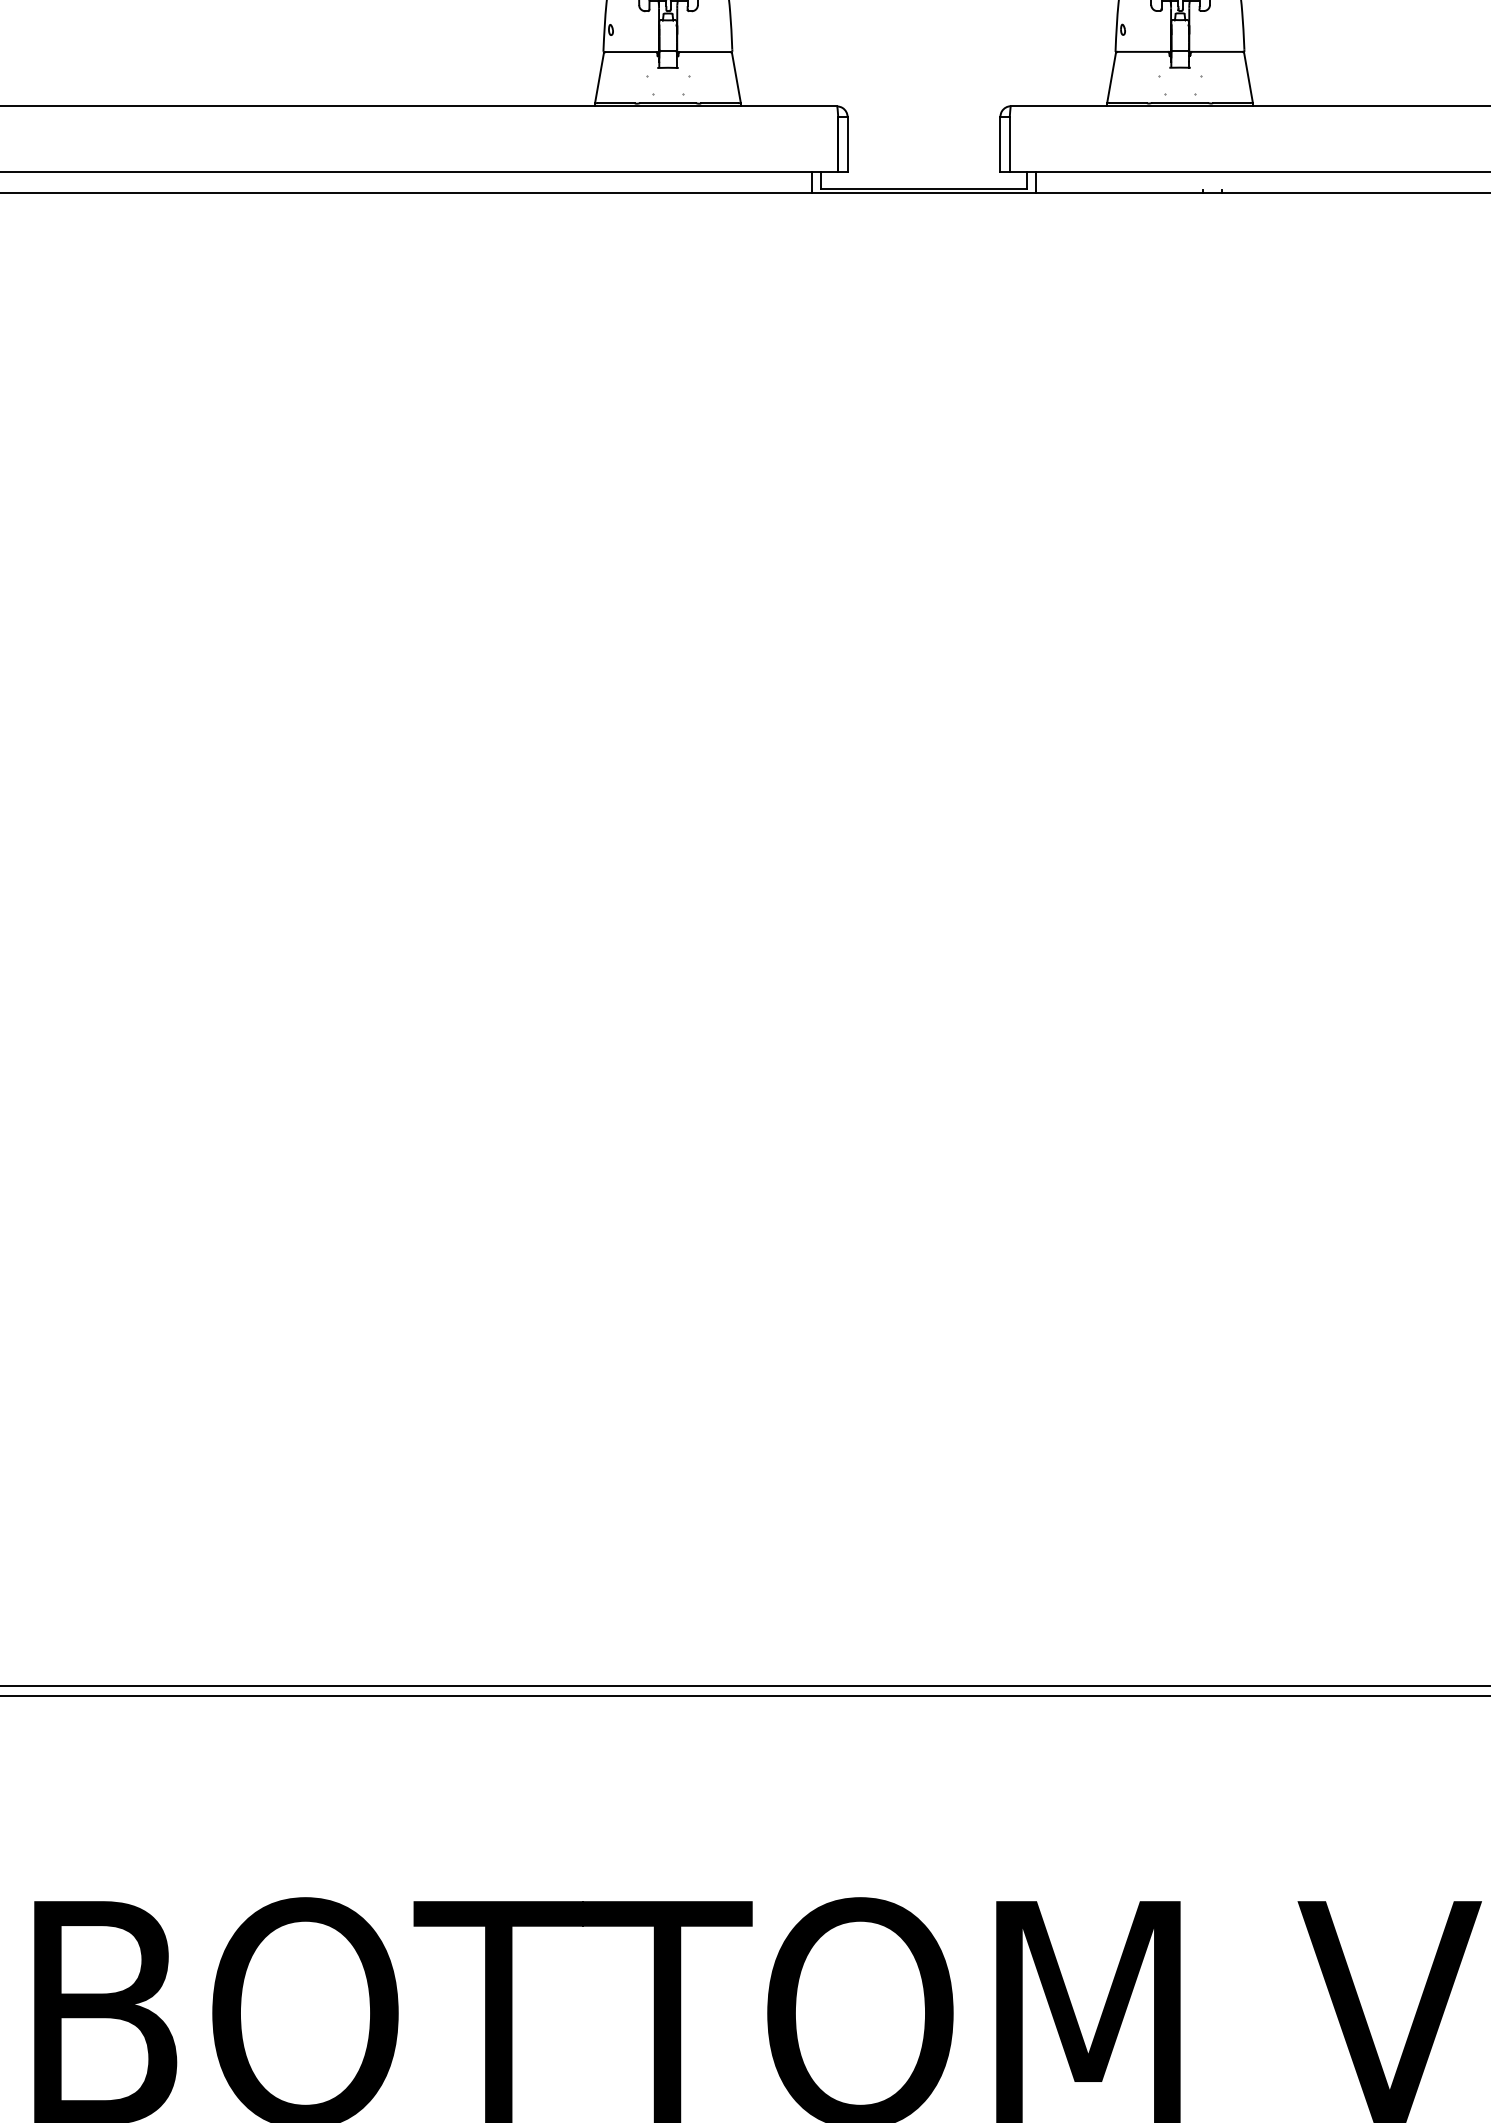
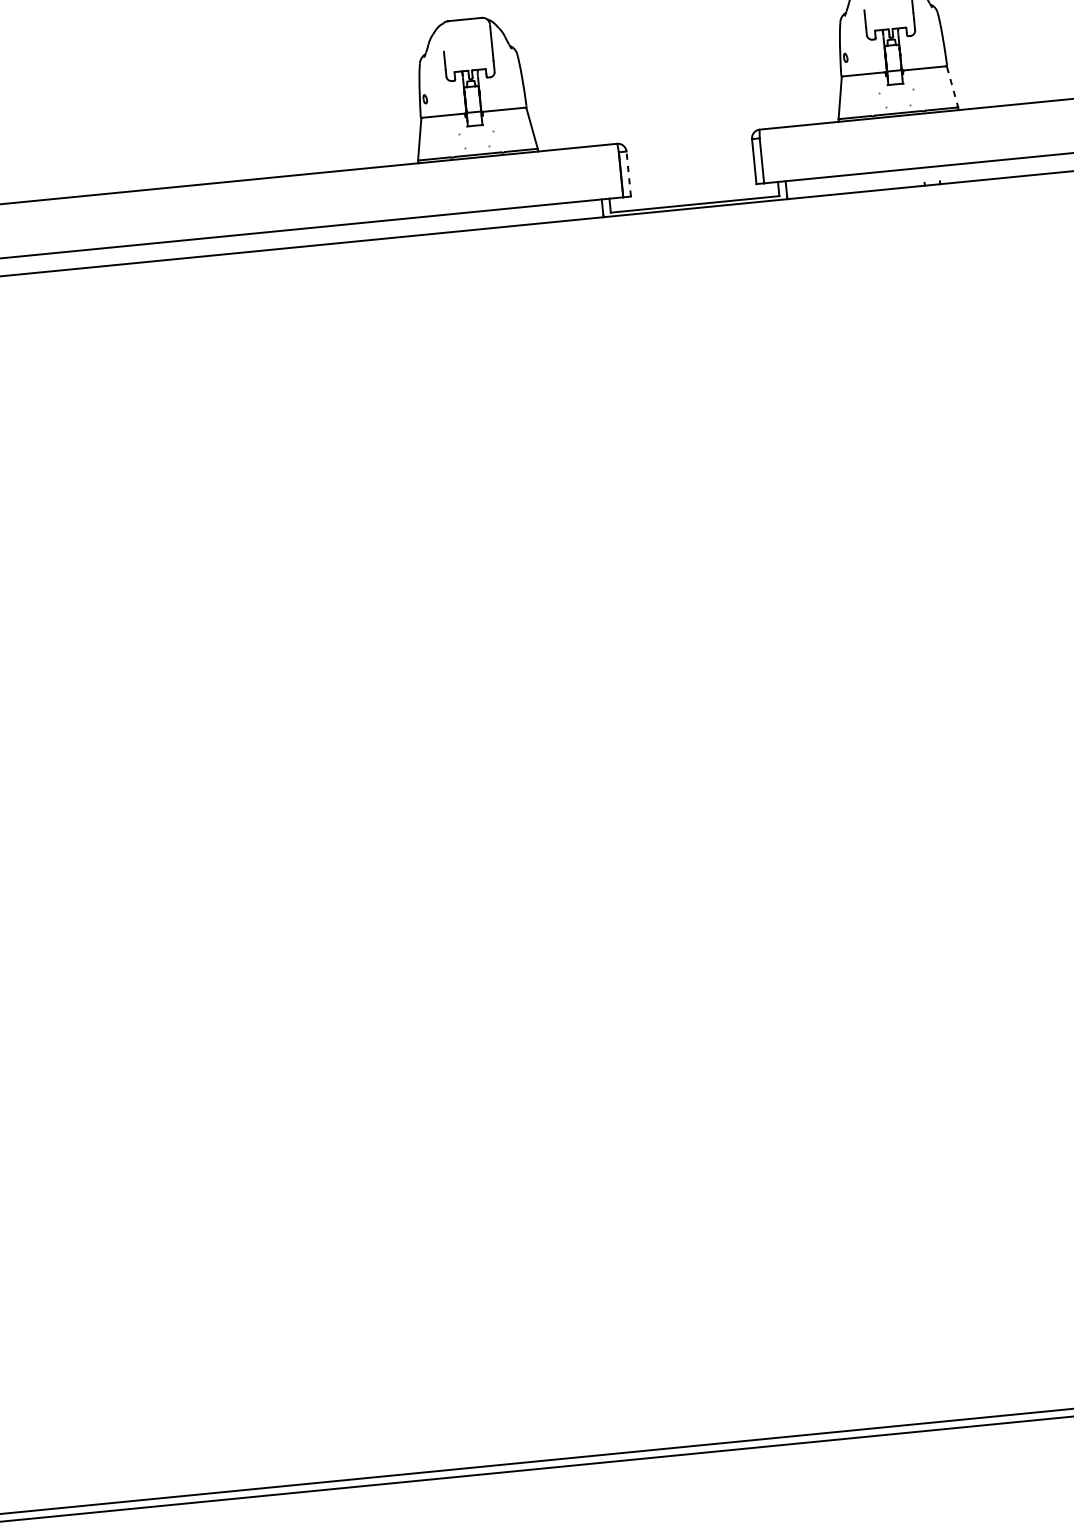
line: (1248, 78) -> (952, 87), solid -> dashed
line: (847, 143) -> (628, 173), solid -> dashed

